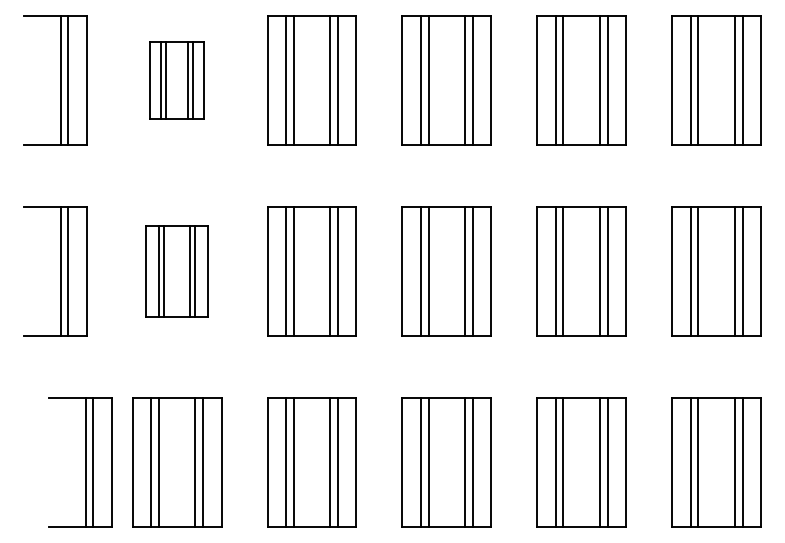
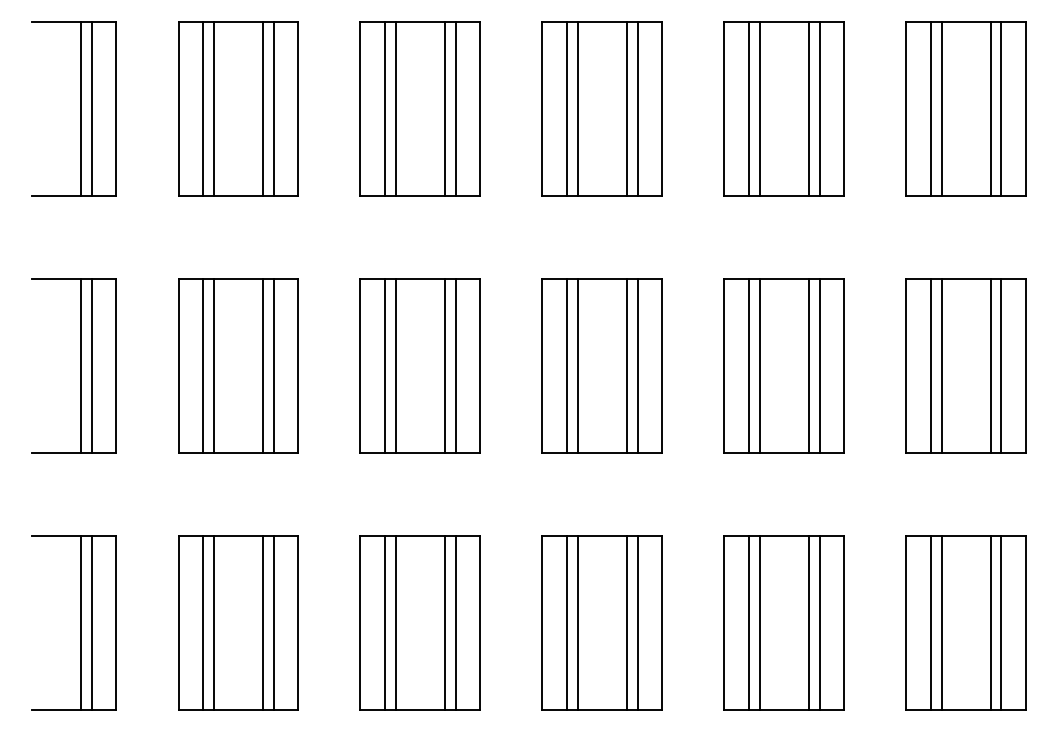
part: (177, 80) -> (238, 108), size x1.67
part: (177, 271) -> (238, 365), size x1.43
part: (85, 461) -> (80, 622), moved

